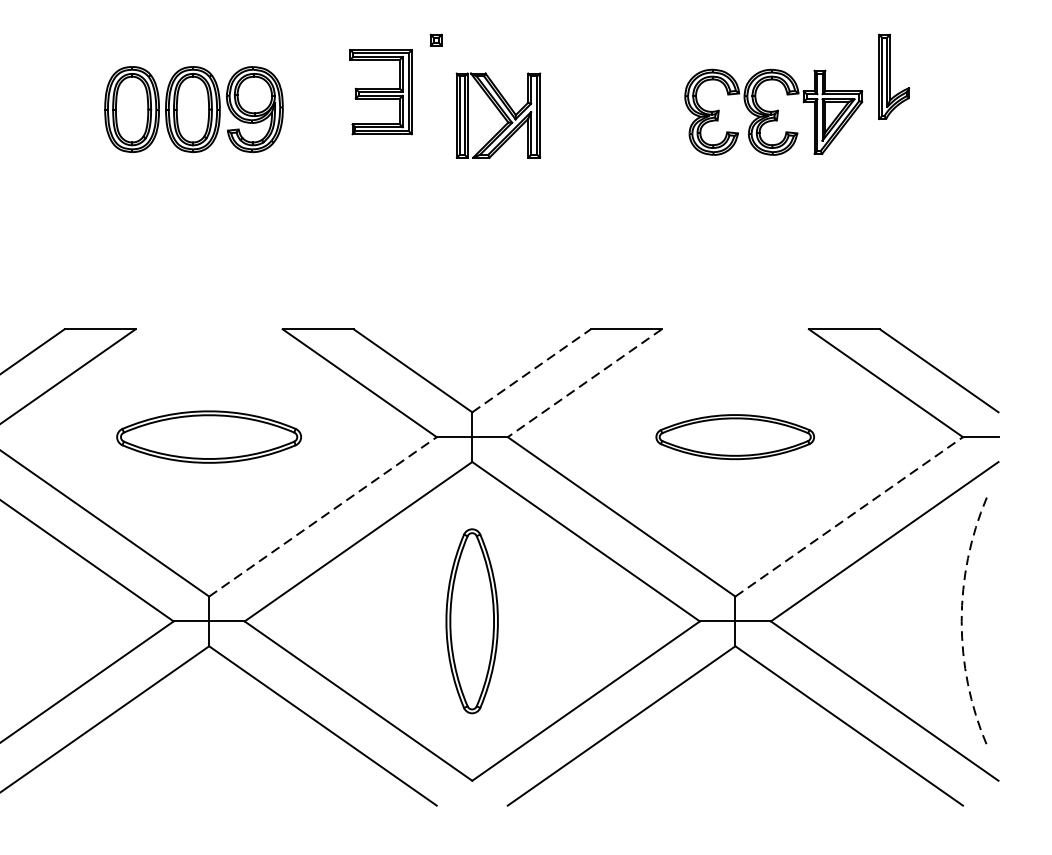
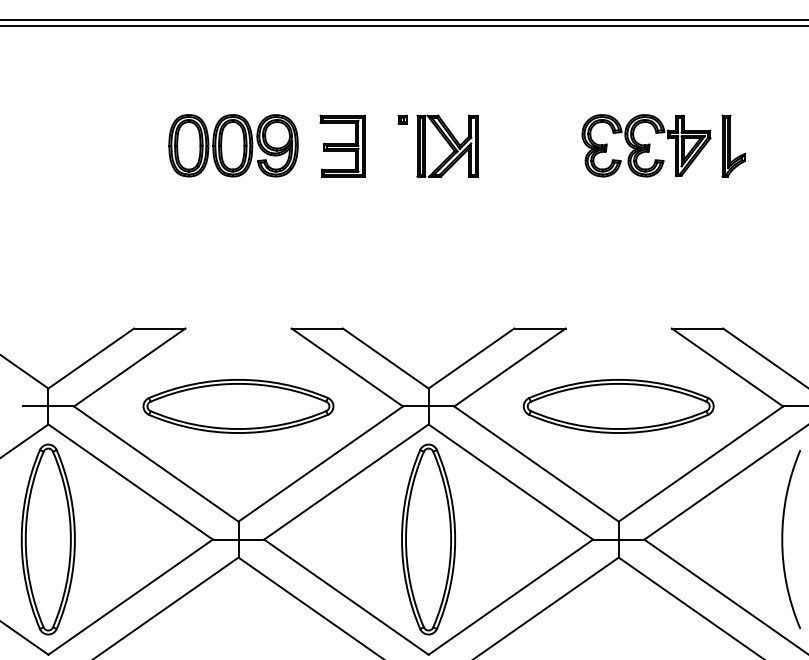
part: (380, 91) -> (342, 145), moved
part: (193, 109) -> (233, 145), moved
part: (773, 111) -> (646, 145), moved
part: (498, 114) -> (447, 145), moved
line: (531, 370) -> (471, 358), dashed -> solid
line: (584, 383) -> (509, 367), dashed -> solid
part: (209, 437) -> (238, 406), size x1.43
part: (735, 437) -> (618, 406), size x1.67
line: (324, 516) -> (321, 463), dashed -> solid
line: (849, 516) -> (701, 463), dashed -> solid
part: (472, 621) -> (428, 539), size x1.43
arc: (962, 621) -> (782, 539), dashed -> solid

